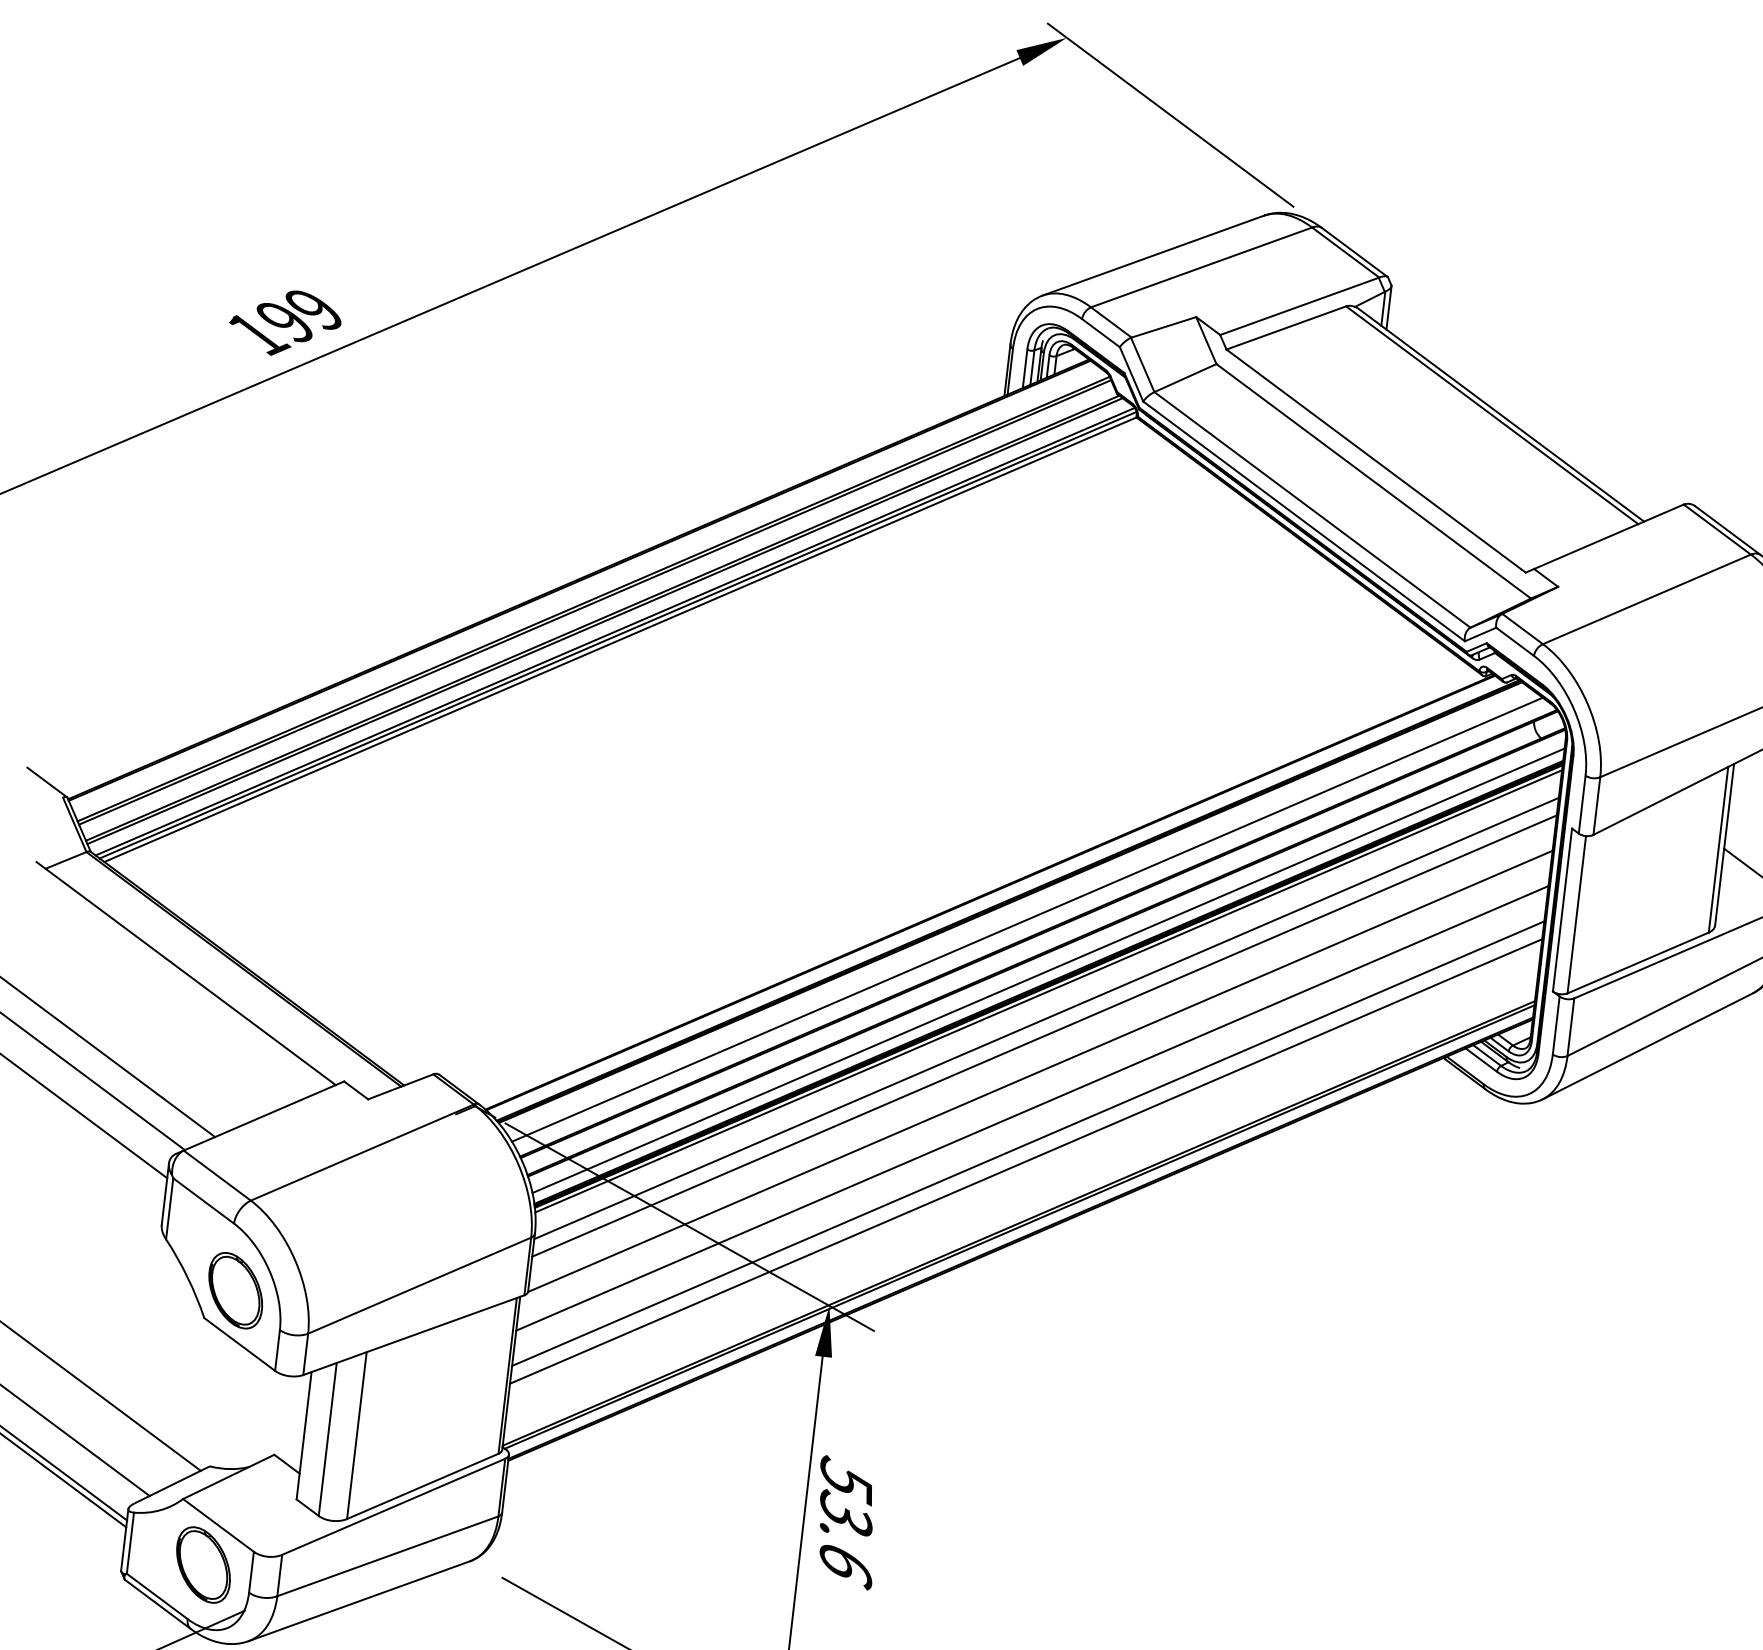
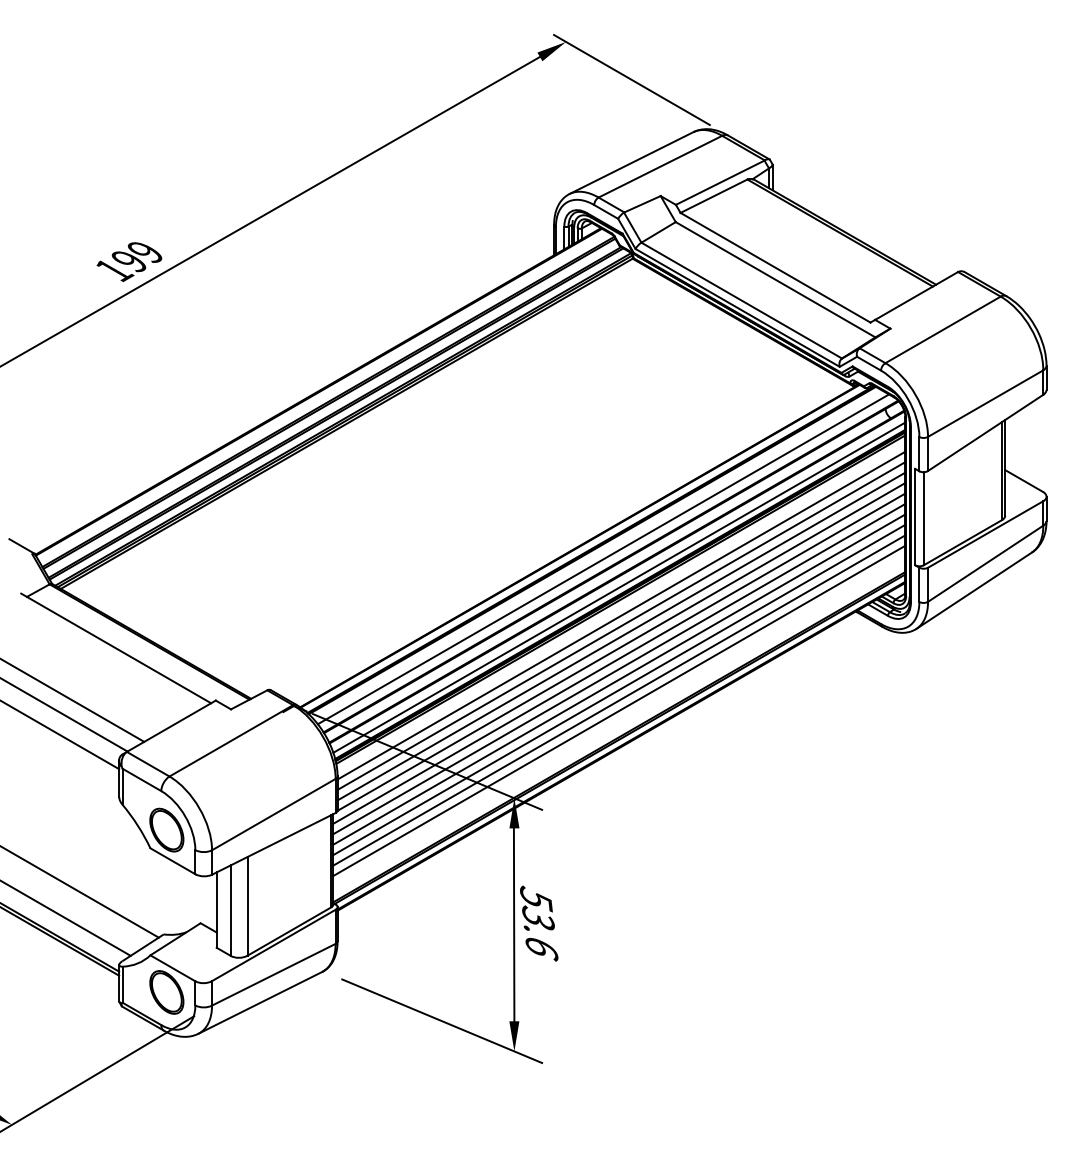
line: (1042, 1053) -> (621, 636), added
line: (1034, 1090) -> (619, 658), added
line: (1030, 1125) -> (619, 679), added
line: (1024, 1178) -> (619, 710), added

